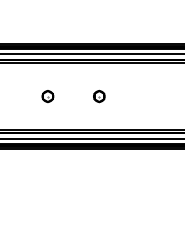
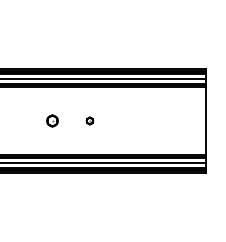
part: (47, 96) -> (52, 120), moved
part: (98, 96) -> (89, 120), size x0.6

